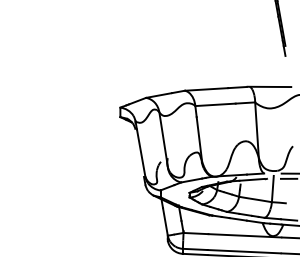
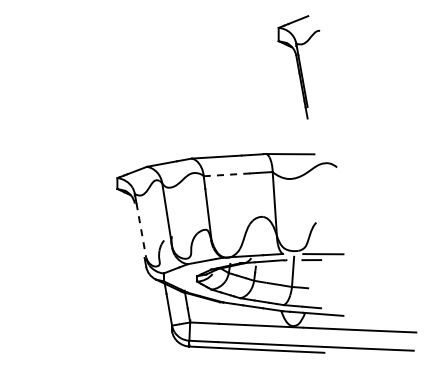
line: (215, 104) -> (227, 174), solid -> dashed
line: (141, 153) -> (141, 230), solid -> dashed

